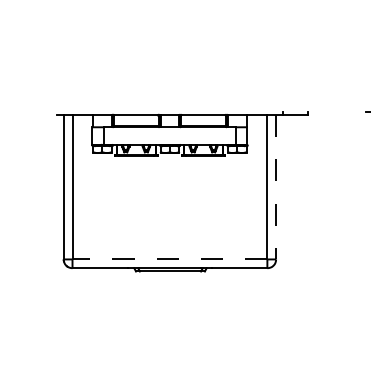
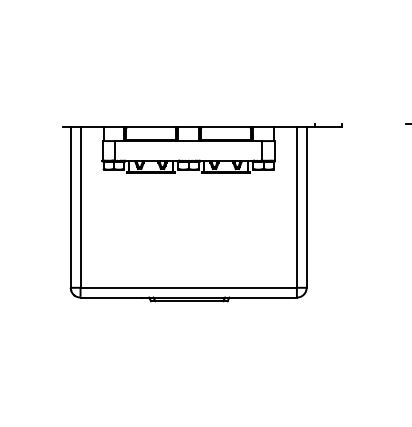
line: (276, 187) -> (307, 207), dashed -> solid
line: (169, 259) -> (188, 287), dashed -> solid

